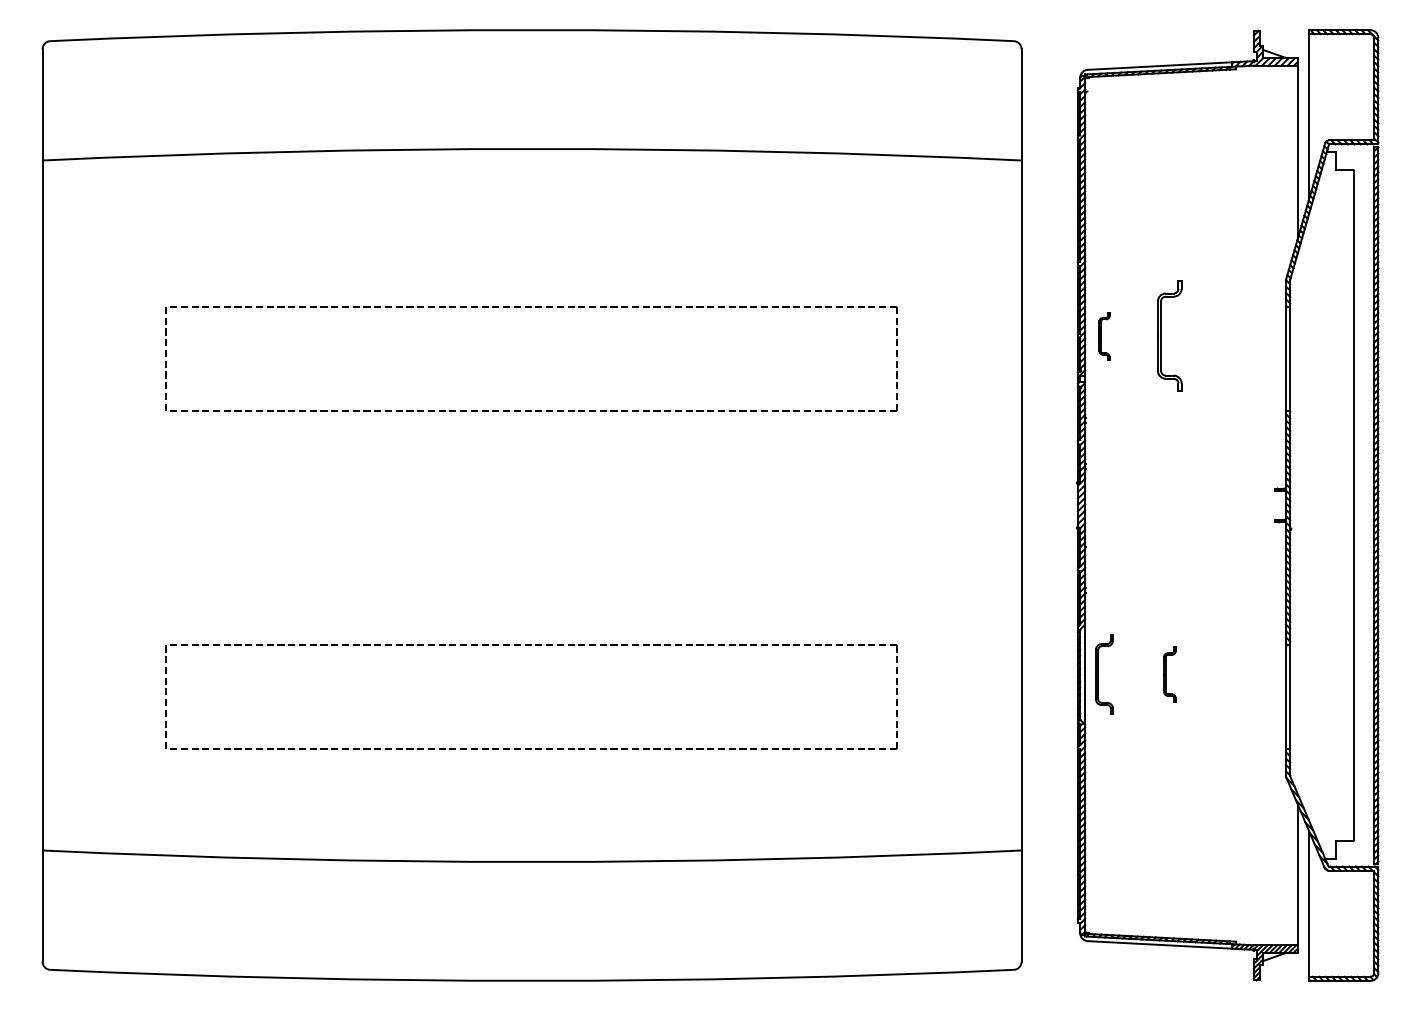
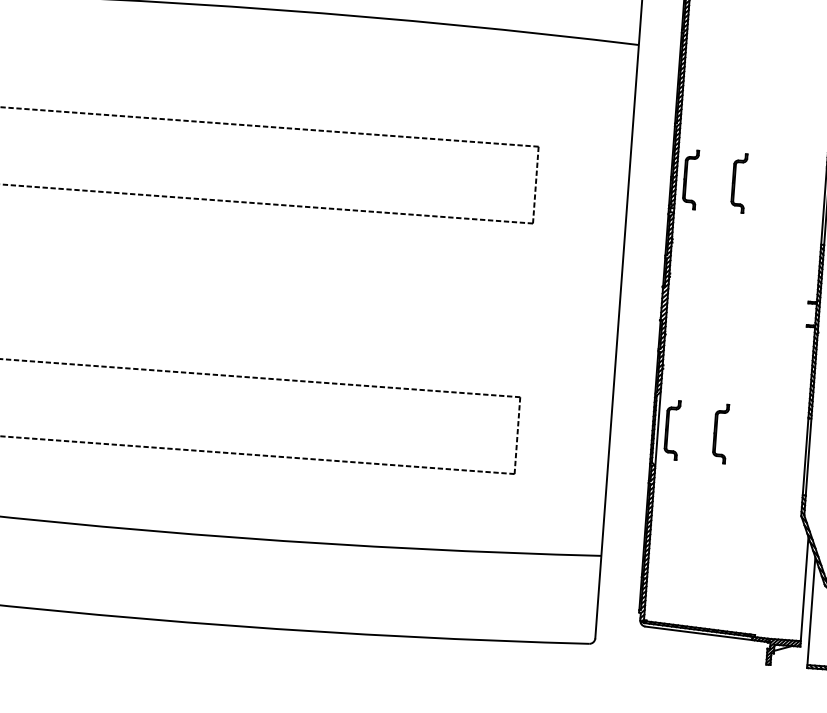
part: (1104, 336) -> (690, 179), size x1.67
part: (1169, 336) -> (738, 183), size x0.71
part: (1169, 674) -> (720, 433), size x1.43

